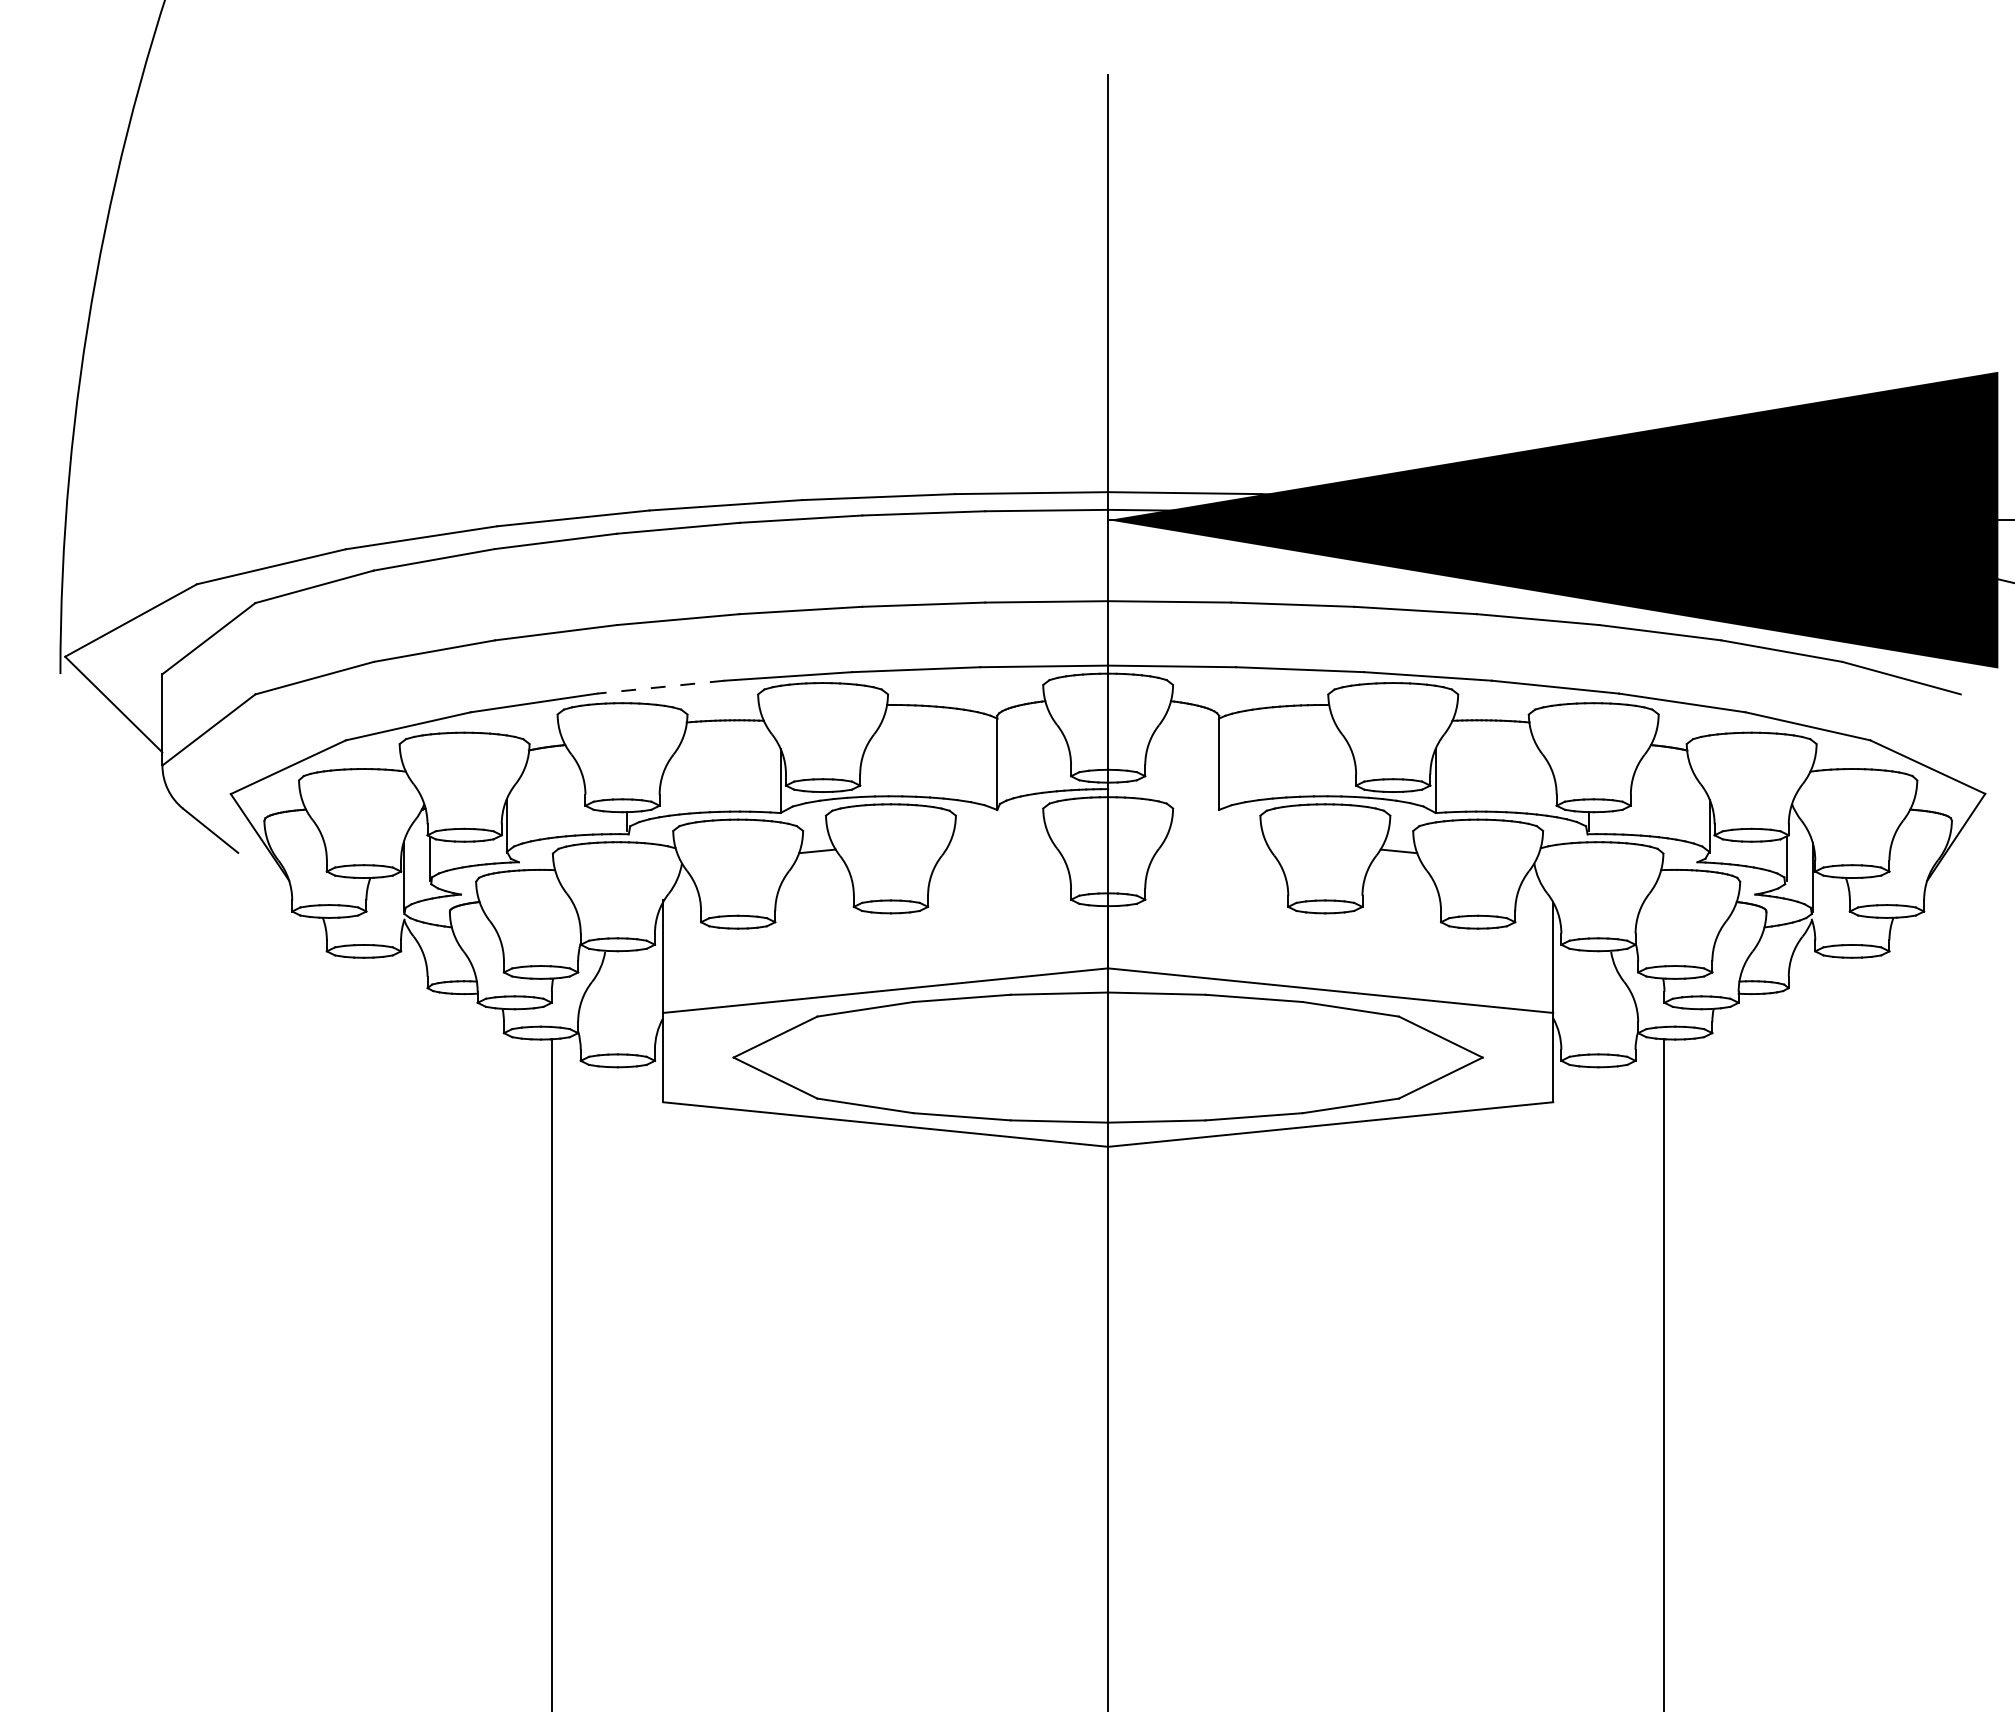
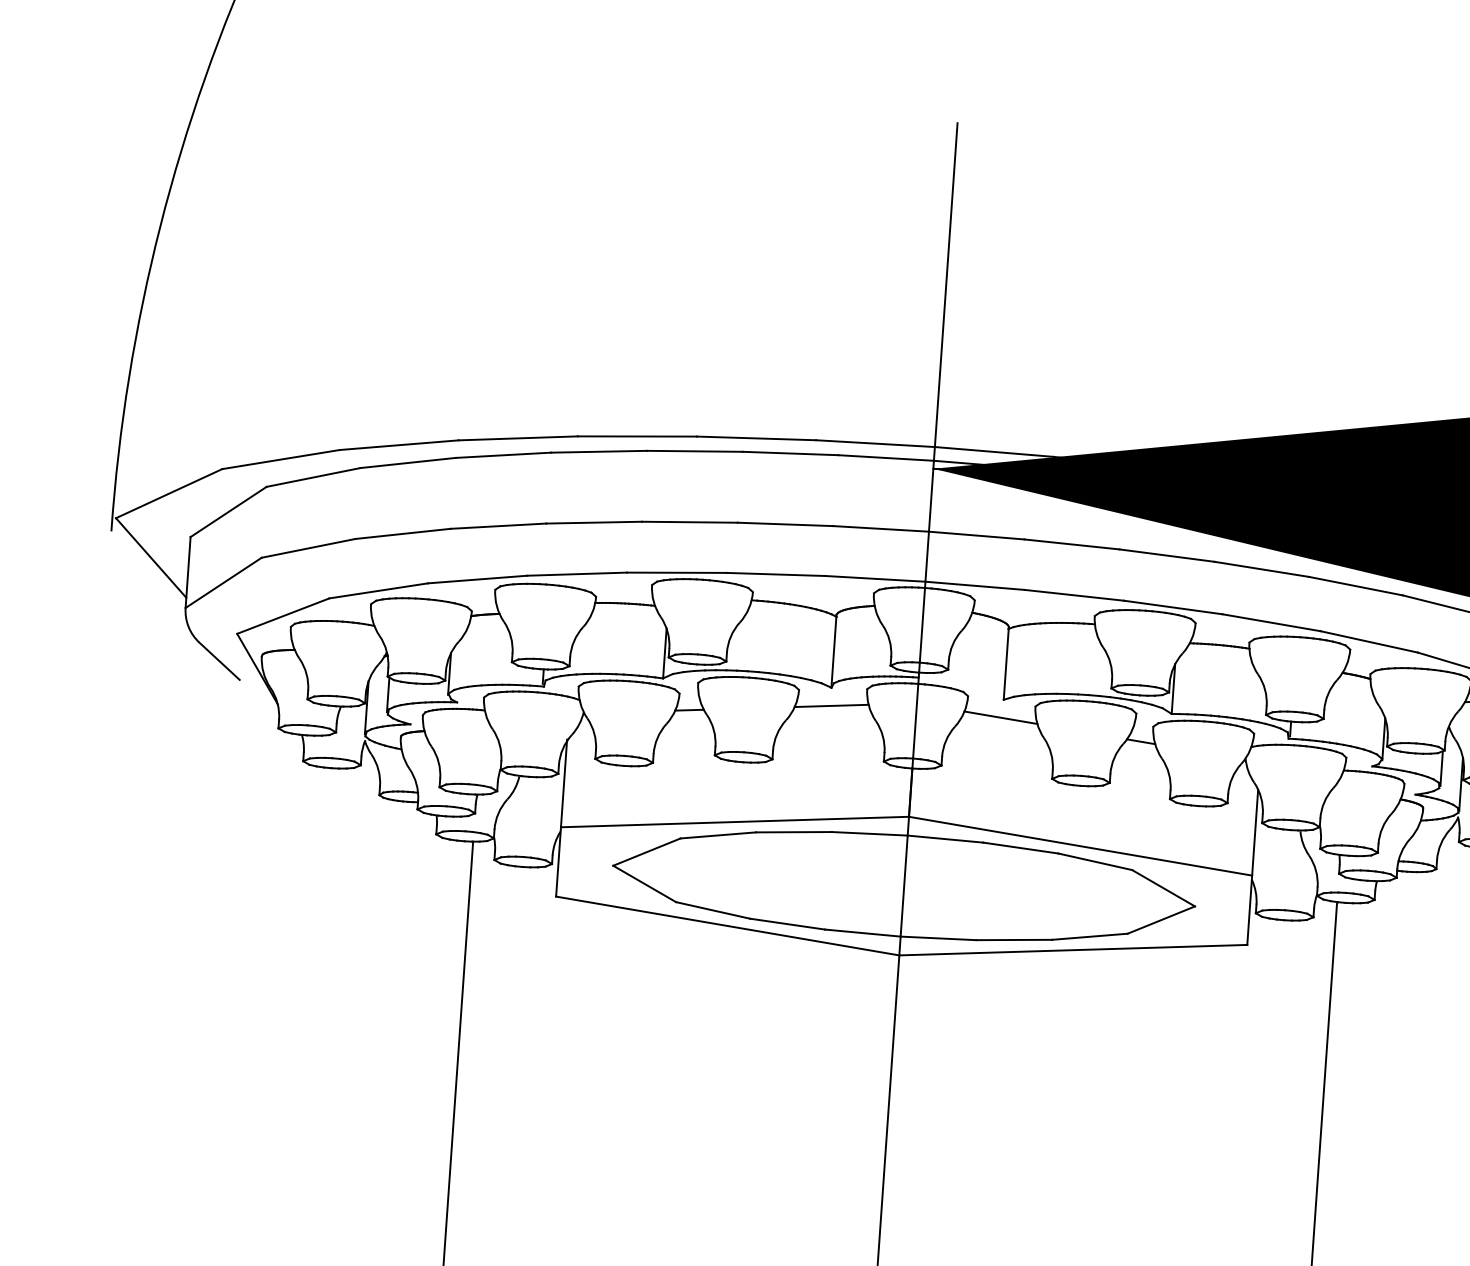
line: (660, 687) -> (576, 574), dashed -> solid
line: (998, 832) -> (831, 705), added
line: (1216, 832) -> (1000, 717), added

